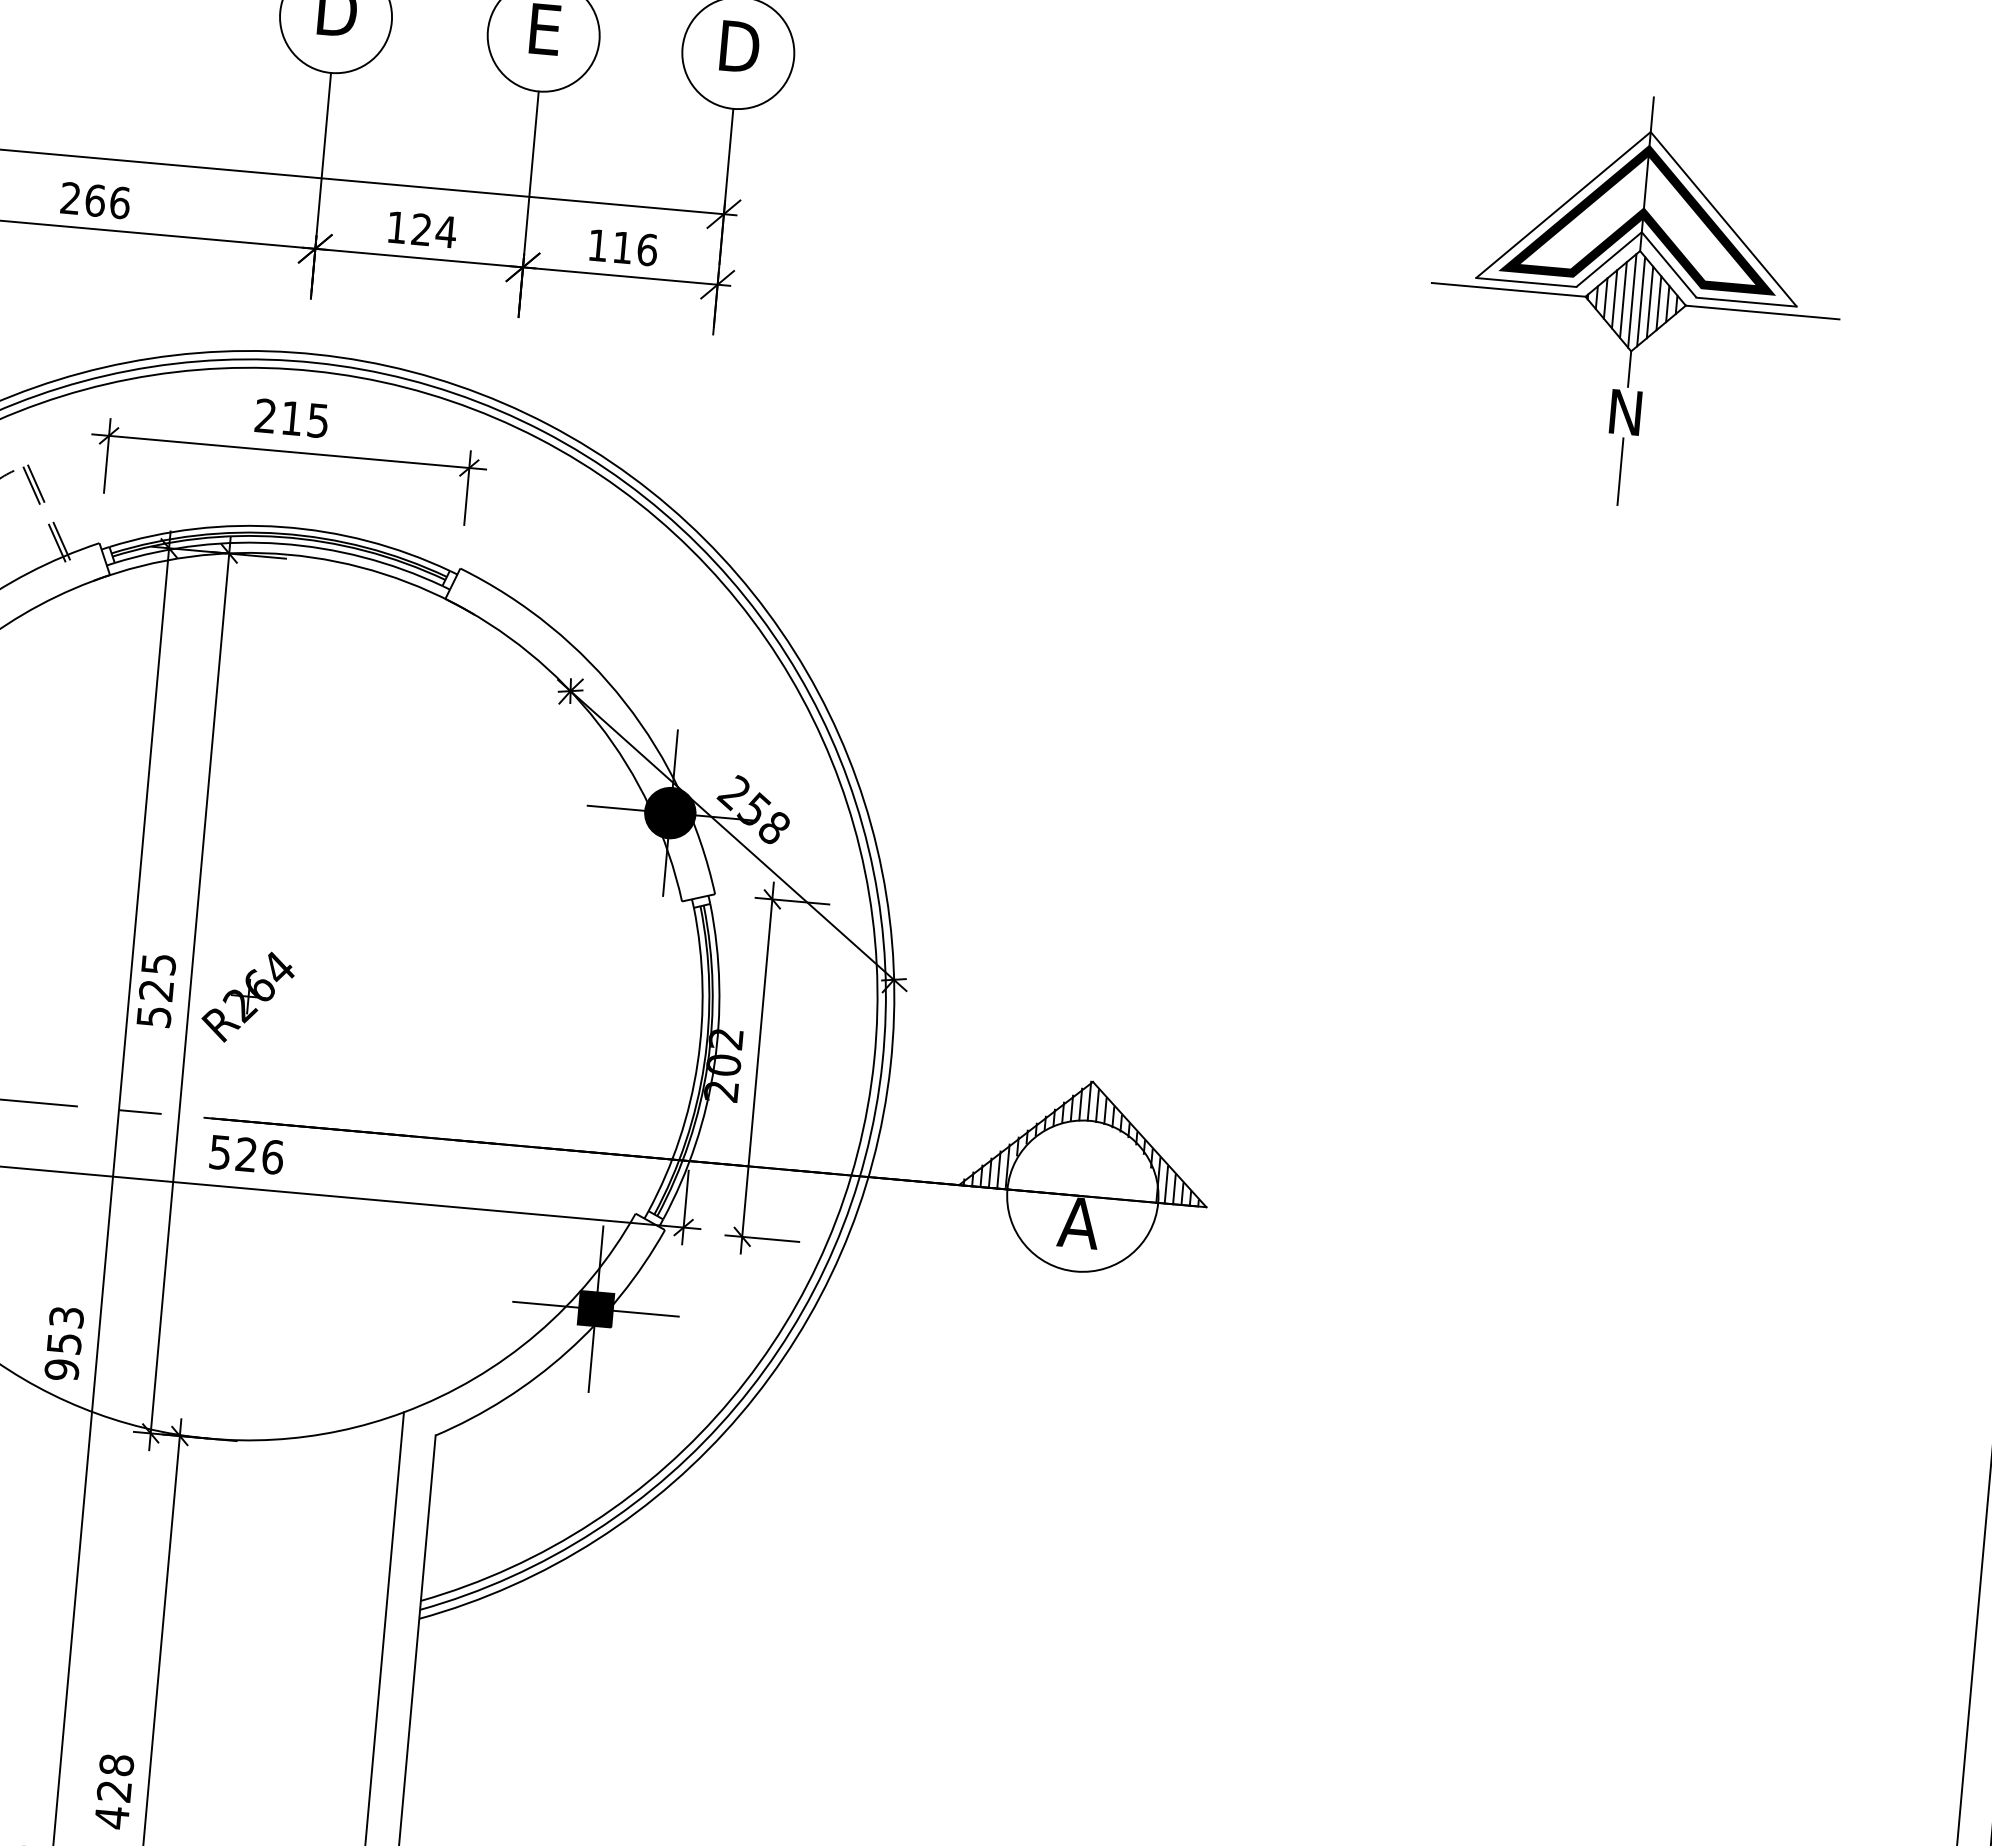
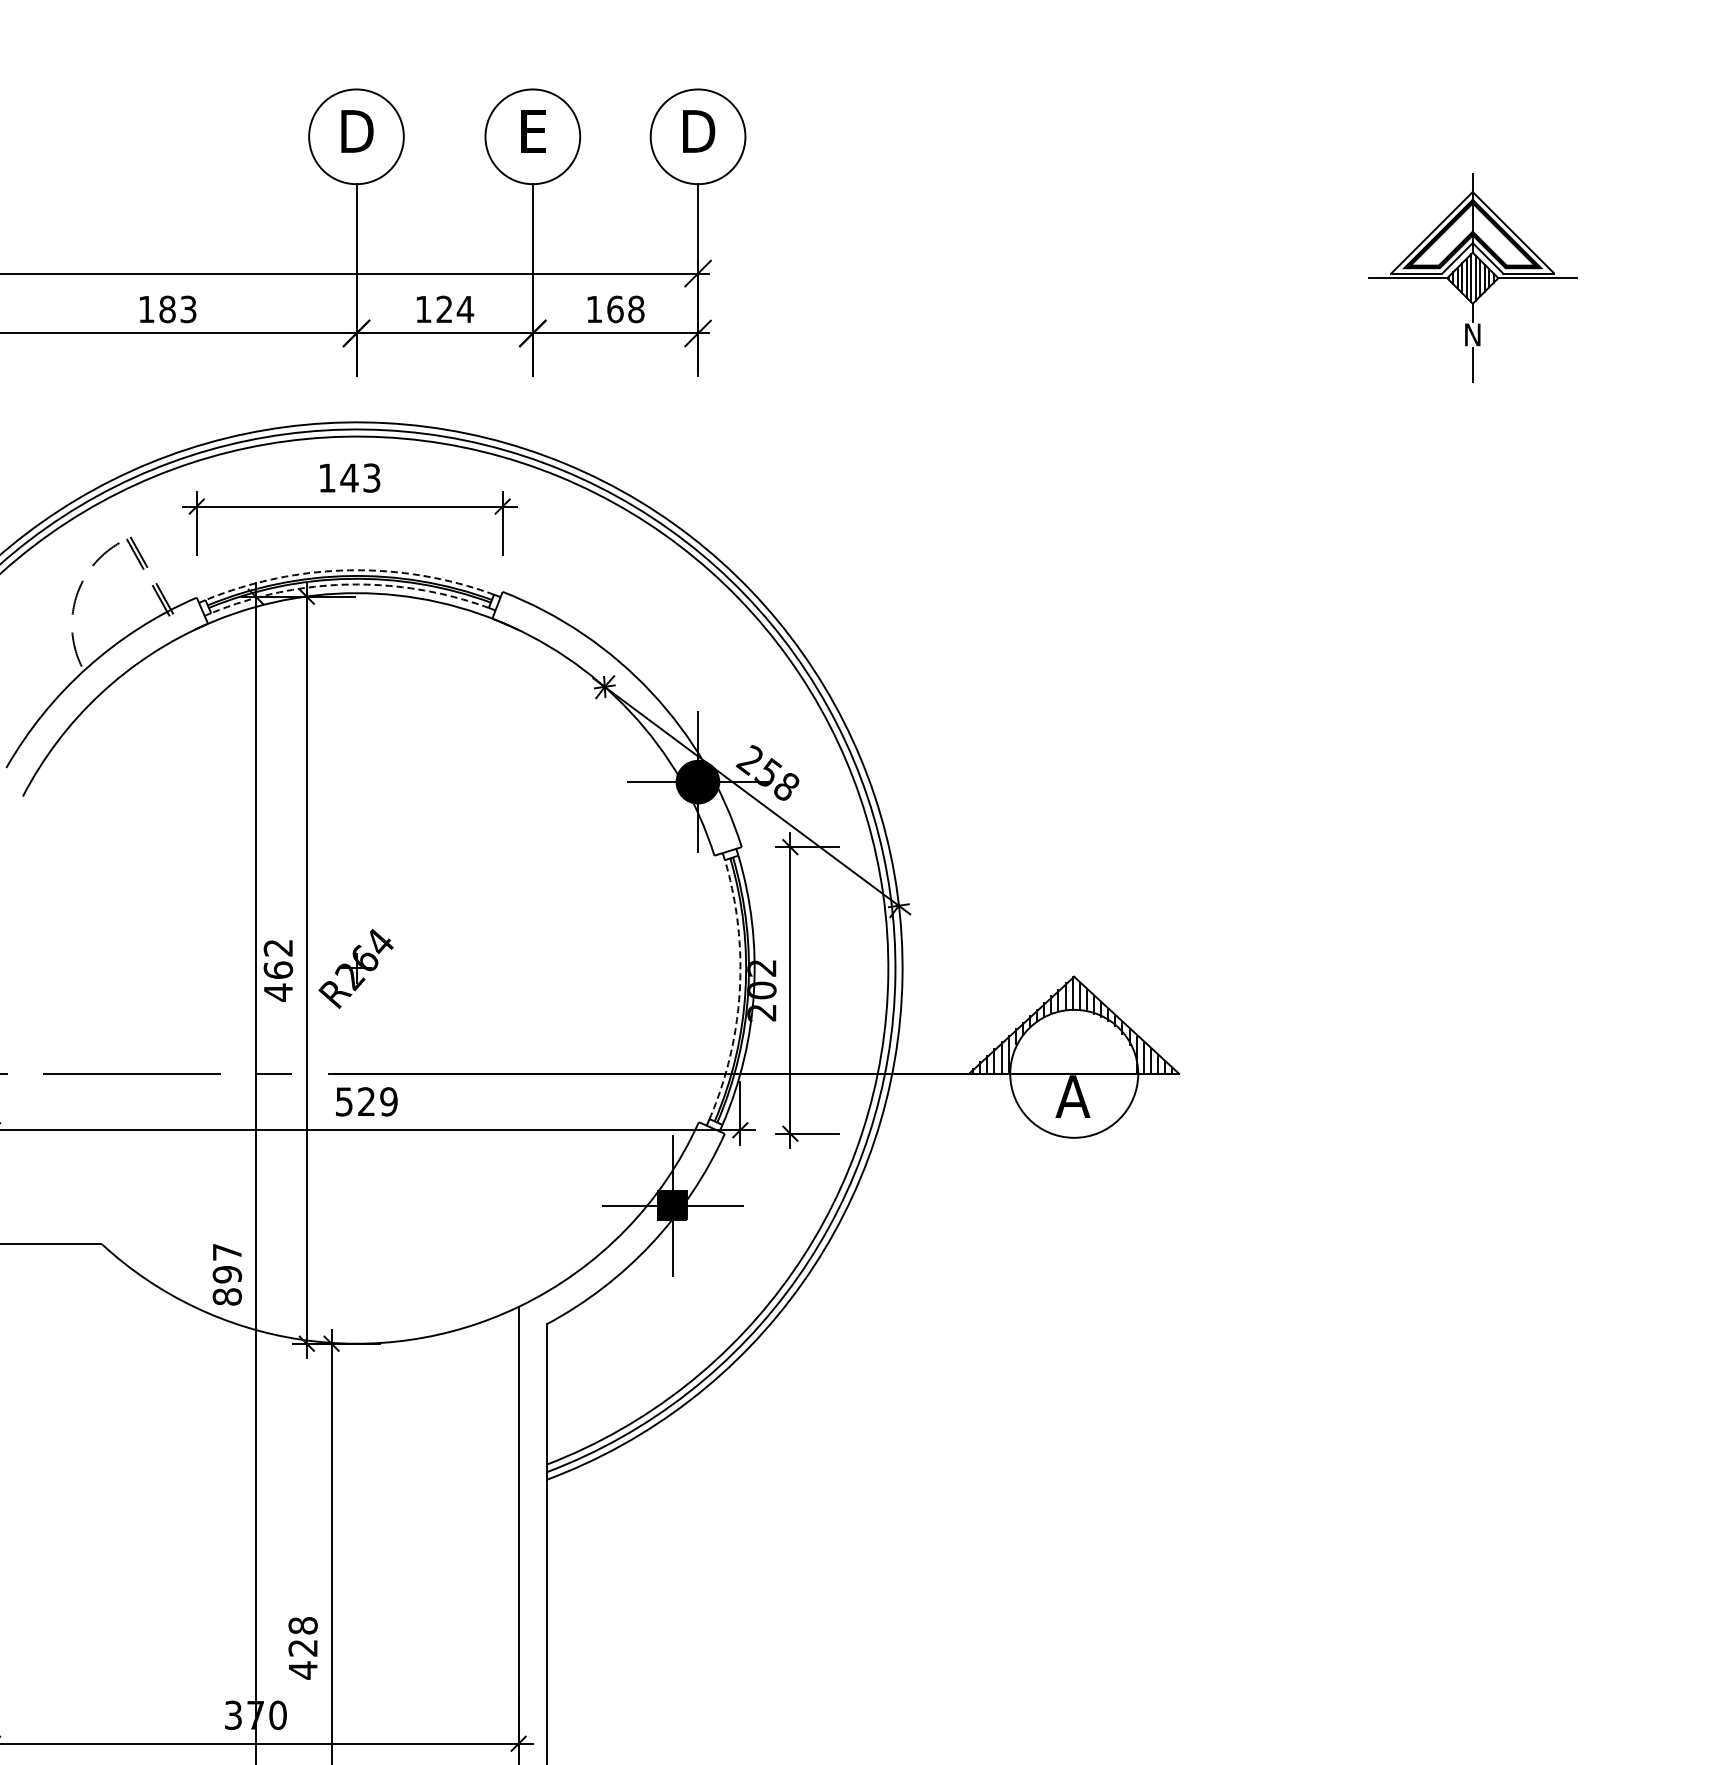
text: (95, 200) -> (167, 309), 266 -> 183
text: (634, 248) -> (625, 309), 116 -> 168
part: (1635, 300) -> (1472, 277), size x0.6
text: (291, 417) -> (349, 477), 215 -> 143
arc: (282, 527) -> (349, 570), solid -> dashed
arc: (280, 543) -> (349, 584), solid -> dashed
text: (156, 990) -> (278, 970), 525 -> 462
arc: (697, 1064) -> (739, 991), solid -> dashed
text: (272, 1156) -> (388, 1101), 526 -> 529
text: (64, 1343) -> (227, 1274), 953 -> 897

